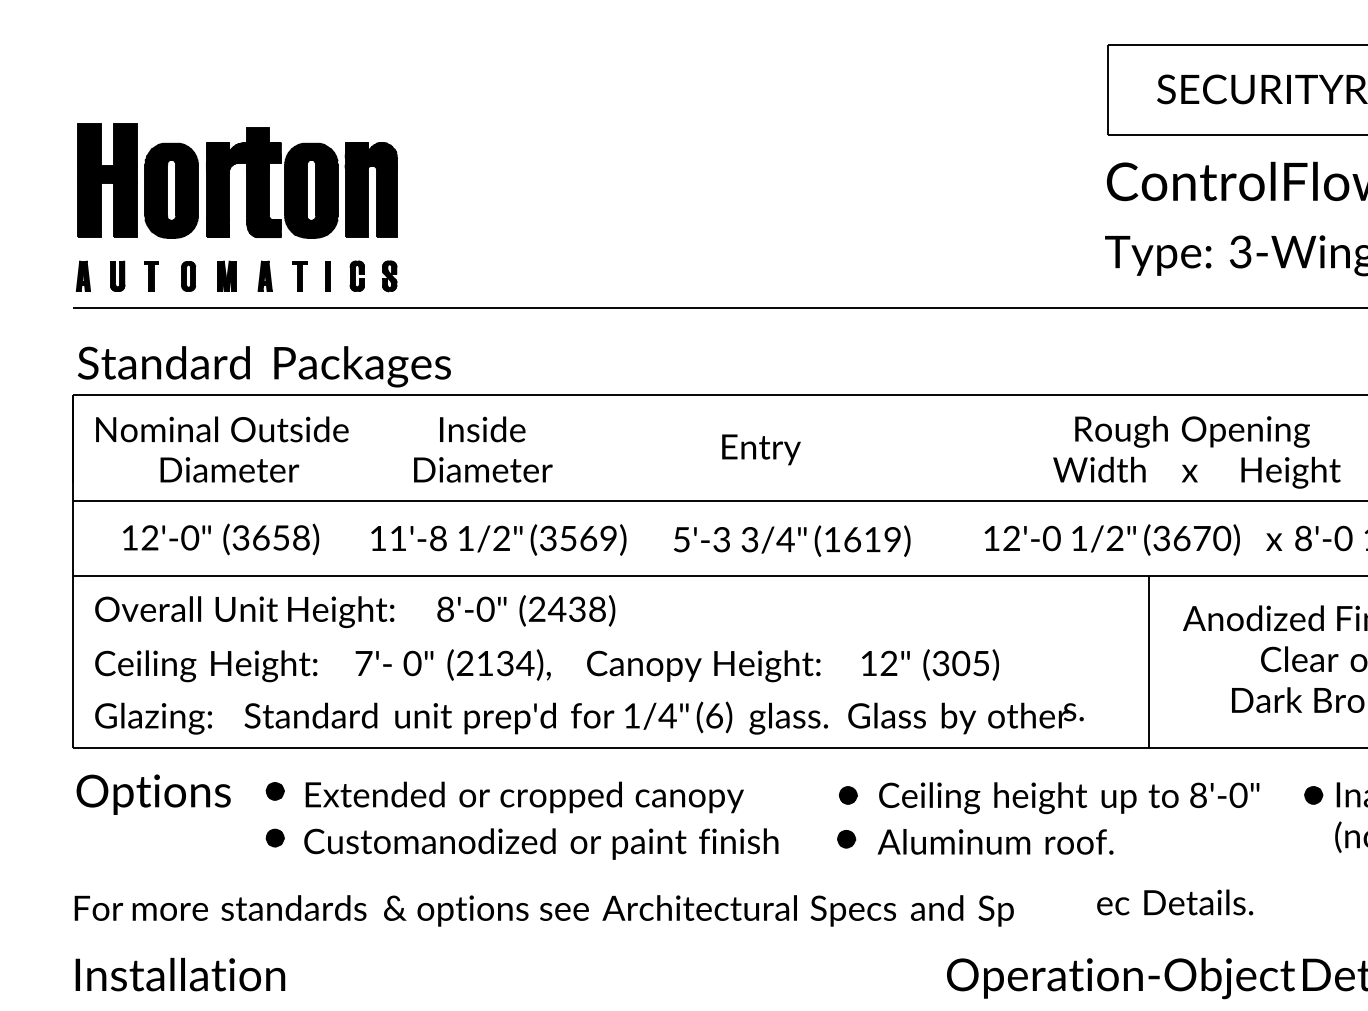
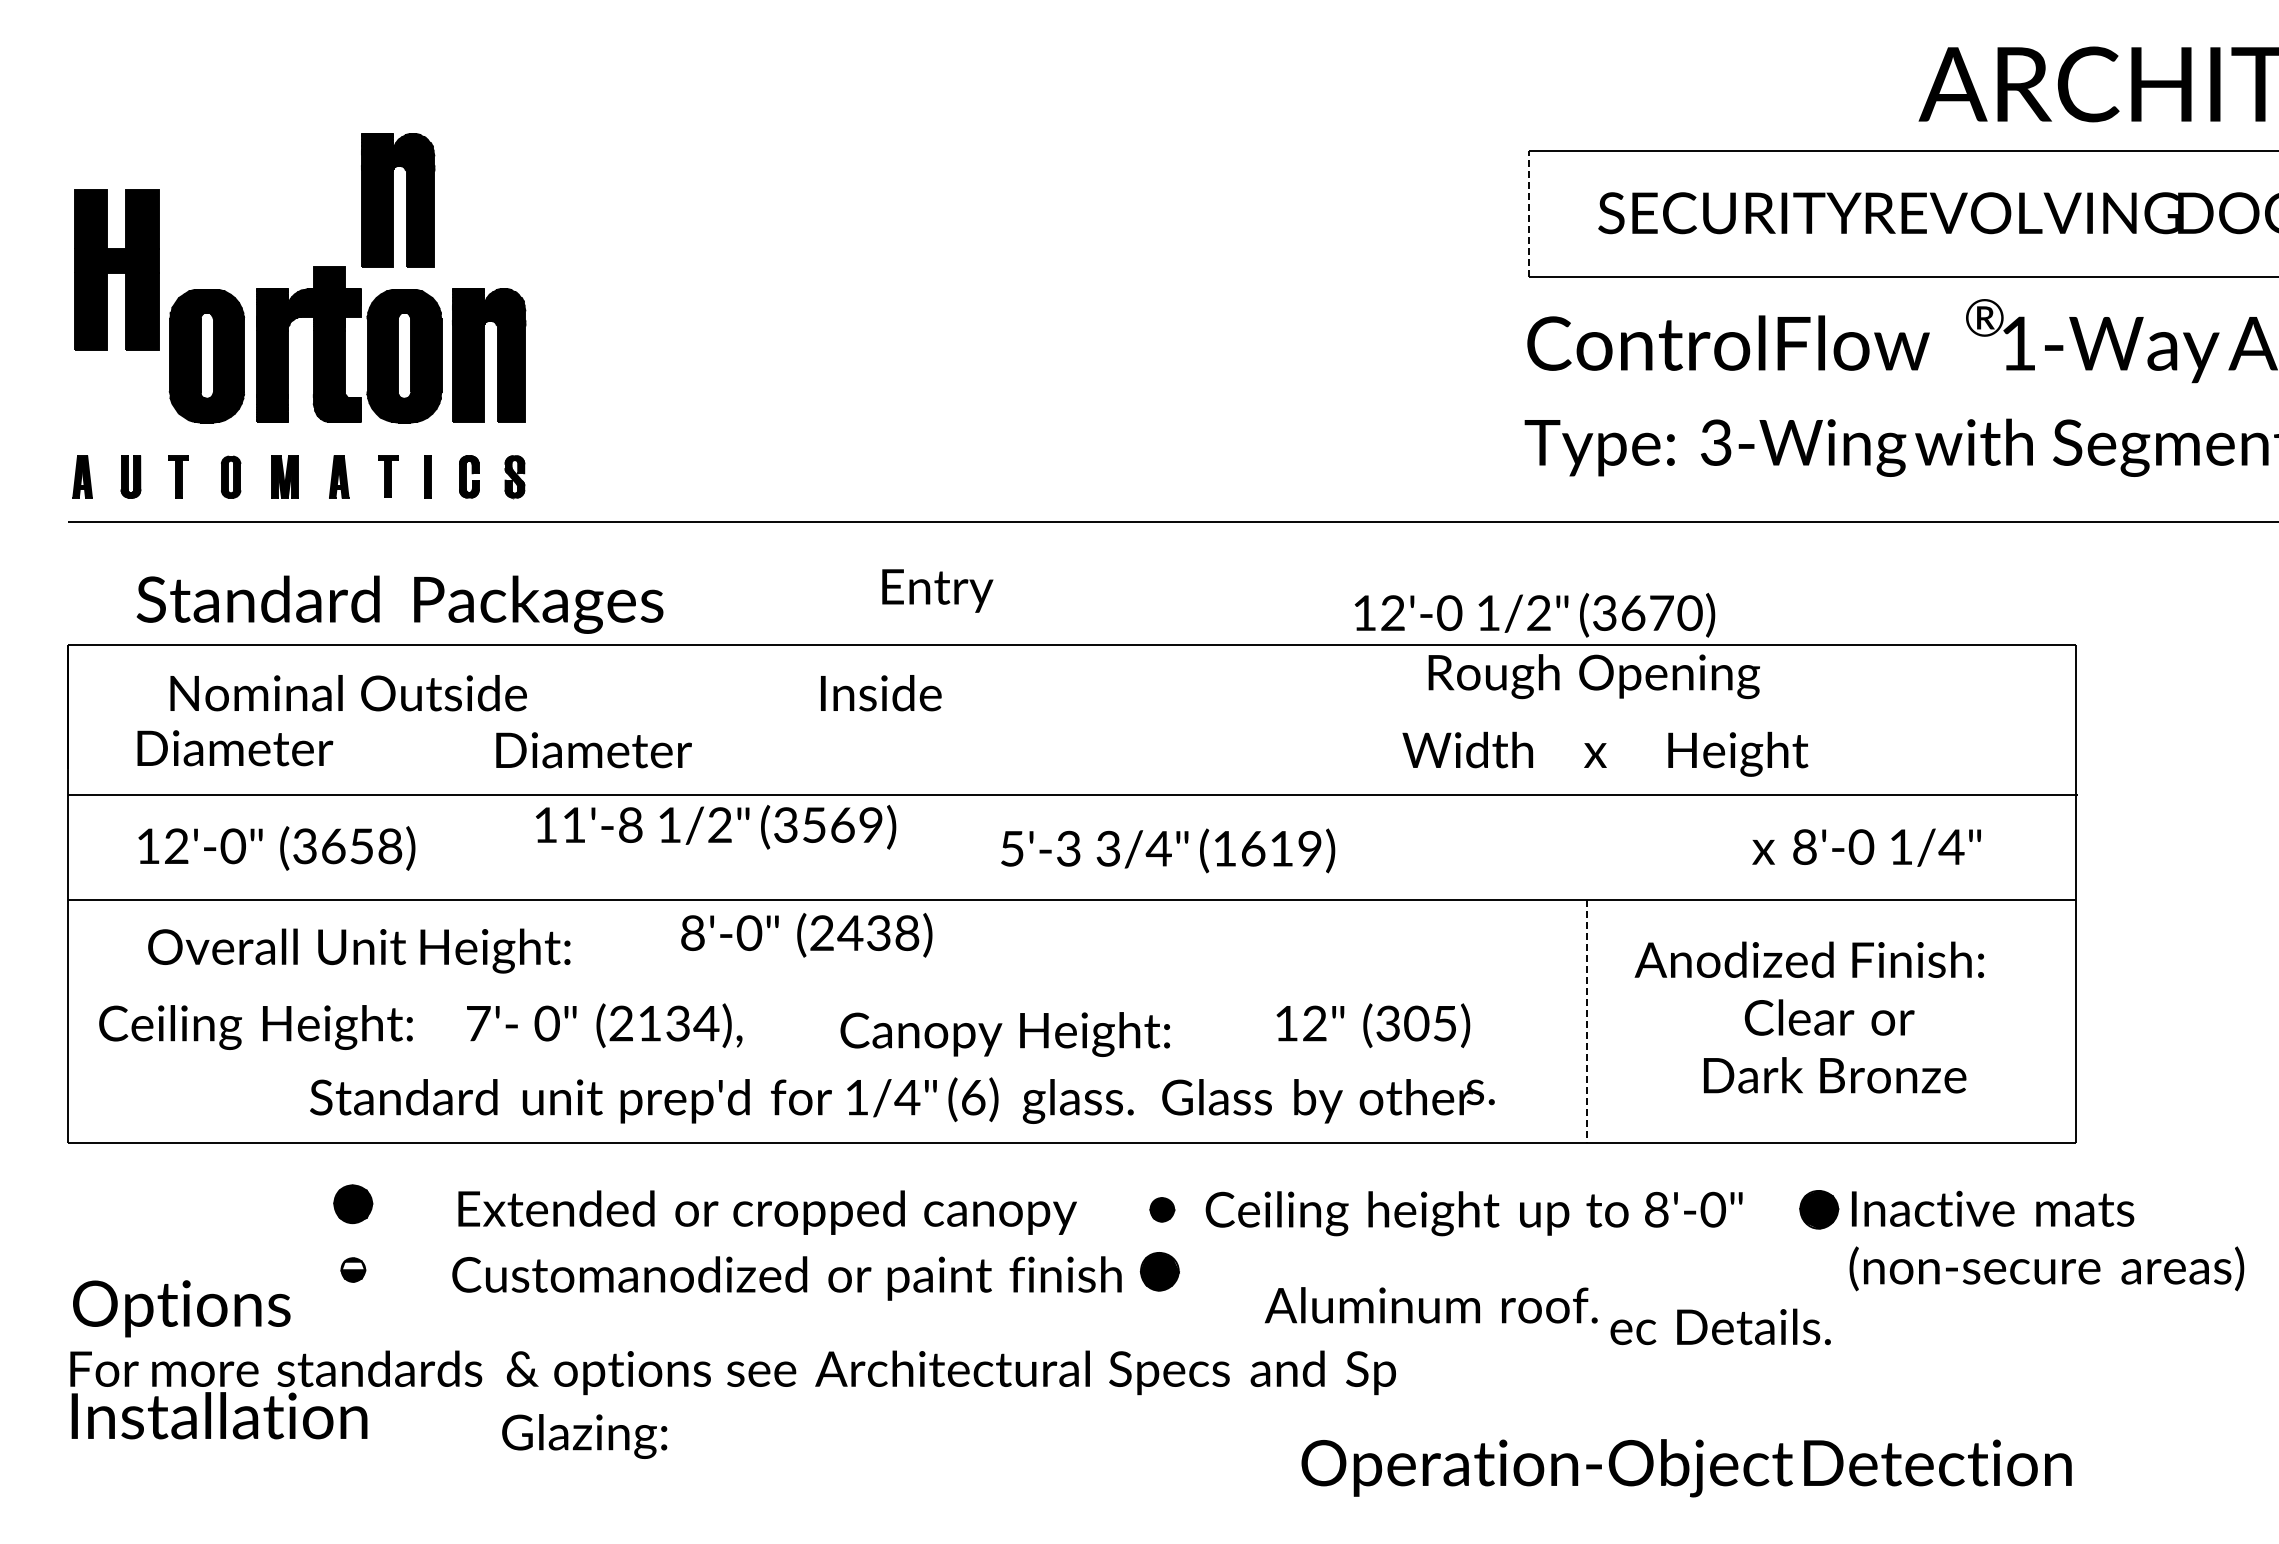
part: (307, 80) -> (398, 200), added
line: (1107, 89) -> (1528, 213), solid -> dashed
part: (107, 180) -> (116, 269), moved
text: (263, 366) -> (399, 604), moved
text: (222, 429) -> (348, 693), moved
text: (482, 429) -> (881, 693), moved
text: (1191, 431) -> (1593, 676), moved
text: (761, 449) -> (937, 590), moved
text: (229, 470) -> (235, 748), moved
text: (482, 470) -> (593, 750), moved
text: (1196, 472) -> (1605, 753), moved
text: (499, 540) -> (716, 827), moved
text: (792, 540) -> (1168, 850), moved
text: (1111, 540) -> (1534, 615), moved
text: (244, 611) -> (359, 950), moved
text: (526, 611) -> (806, 935), moved
line: (1149, 662) -> (1587, 1021), solid -> dashed
text: (930, 664) -> (1373, 1025), moved
text: (703, 666) -> (1005, 1034), moved
text: (153, 718) -> (584, 1436), moved
part: (275, 790) -> (353, 1203), size x1.6
text: (153, 794) -> (181, 1308), moved
part: (1313, 795) -> (1819, 1209), size x1.6
text: (524, 797) -> (767, 1212), moved
fill: (275, 834) -> (353, 1265), removed
part: (846, 839) -> (1159, 1271), size x1.6
text: (995, 841) -> (1430, 1305), moved
text: (540, 844) -> (786, 1278), moved
text: (1174, 902) -> (1720, 1326), moved
text: (180, 974) -> (219, 1415), moved

